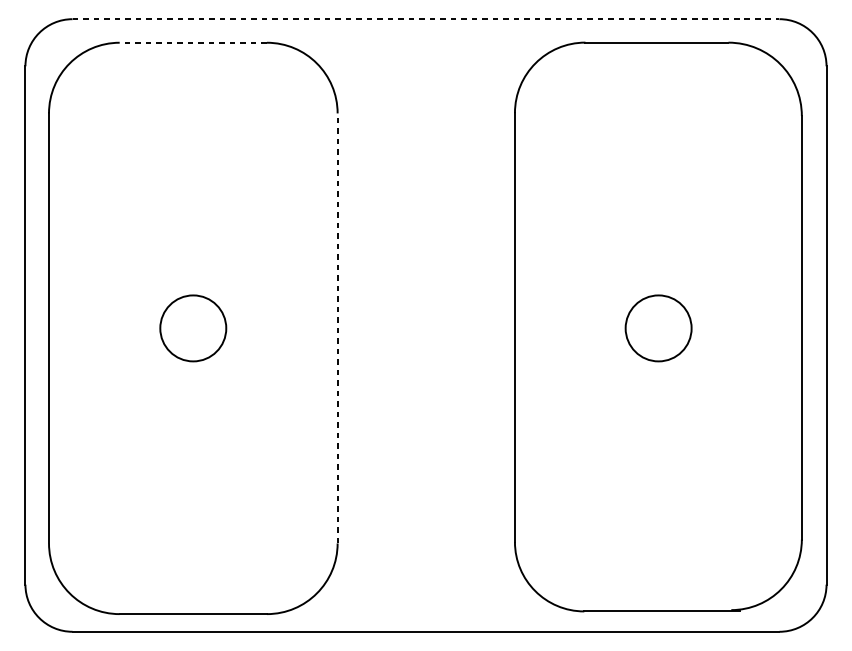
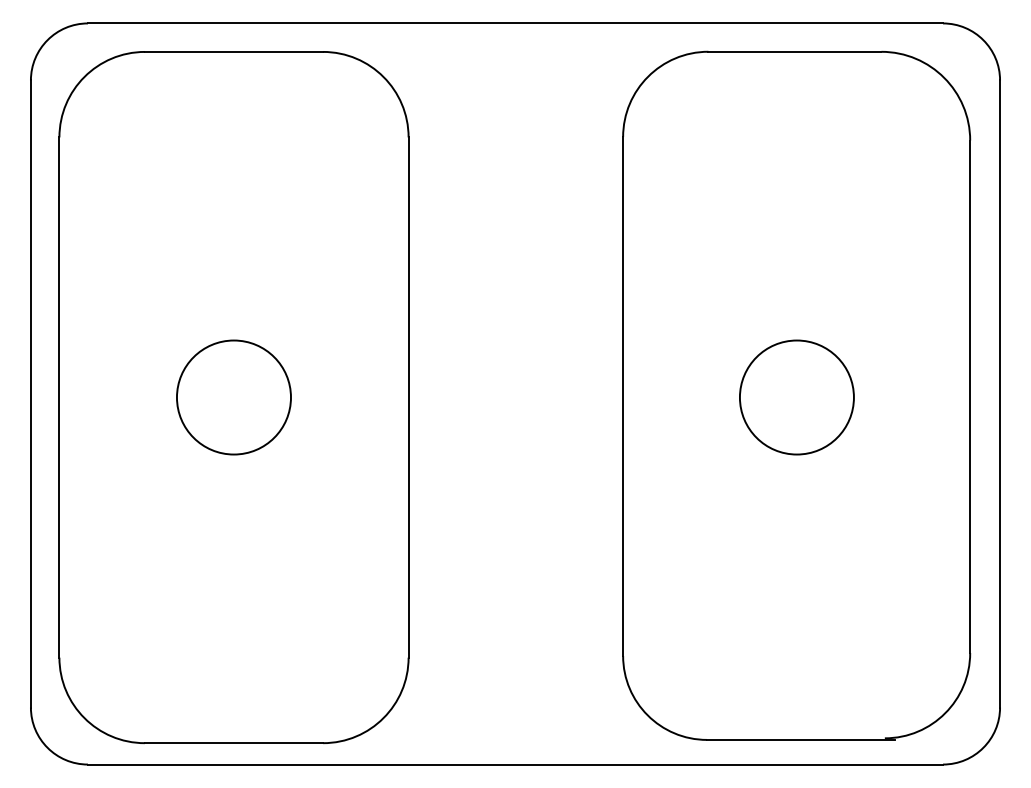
line: (426, 19) -> (515, 23), dashed -> solid
line: (192, 42) -> (233, 51), dashed -> solid
circle: (192, 328) -> (233, 397), size x1.43
line: (337, 328) -> (408, 397), dashed -> solid
circle: (658, 328) -> (796, 397), size x1.43

